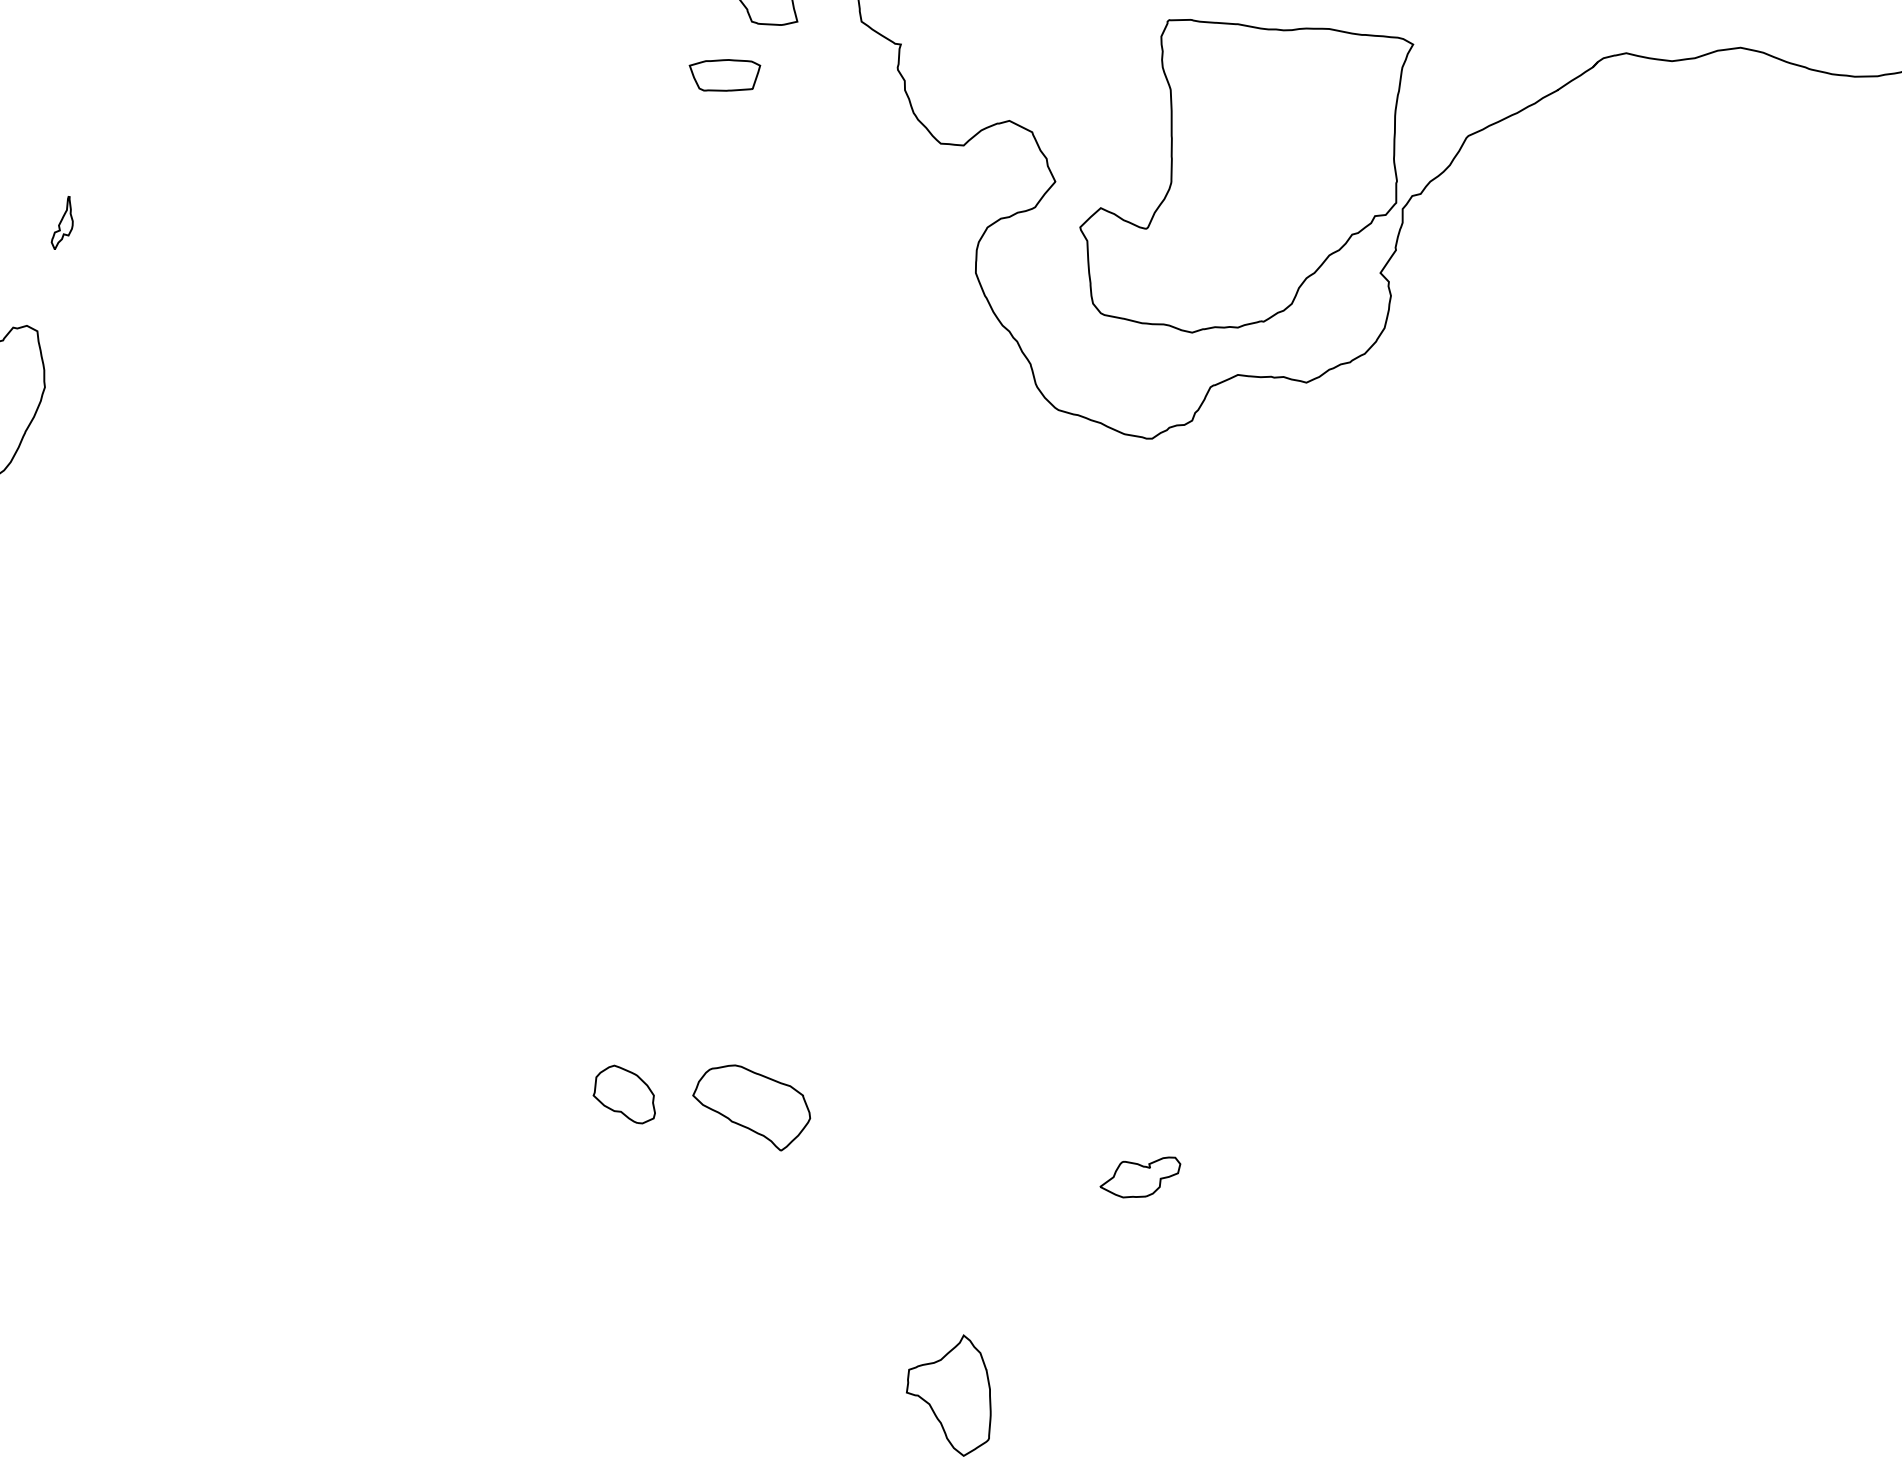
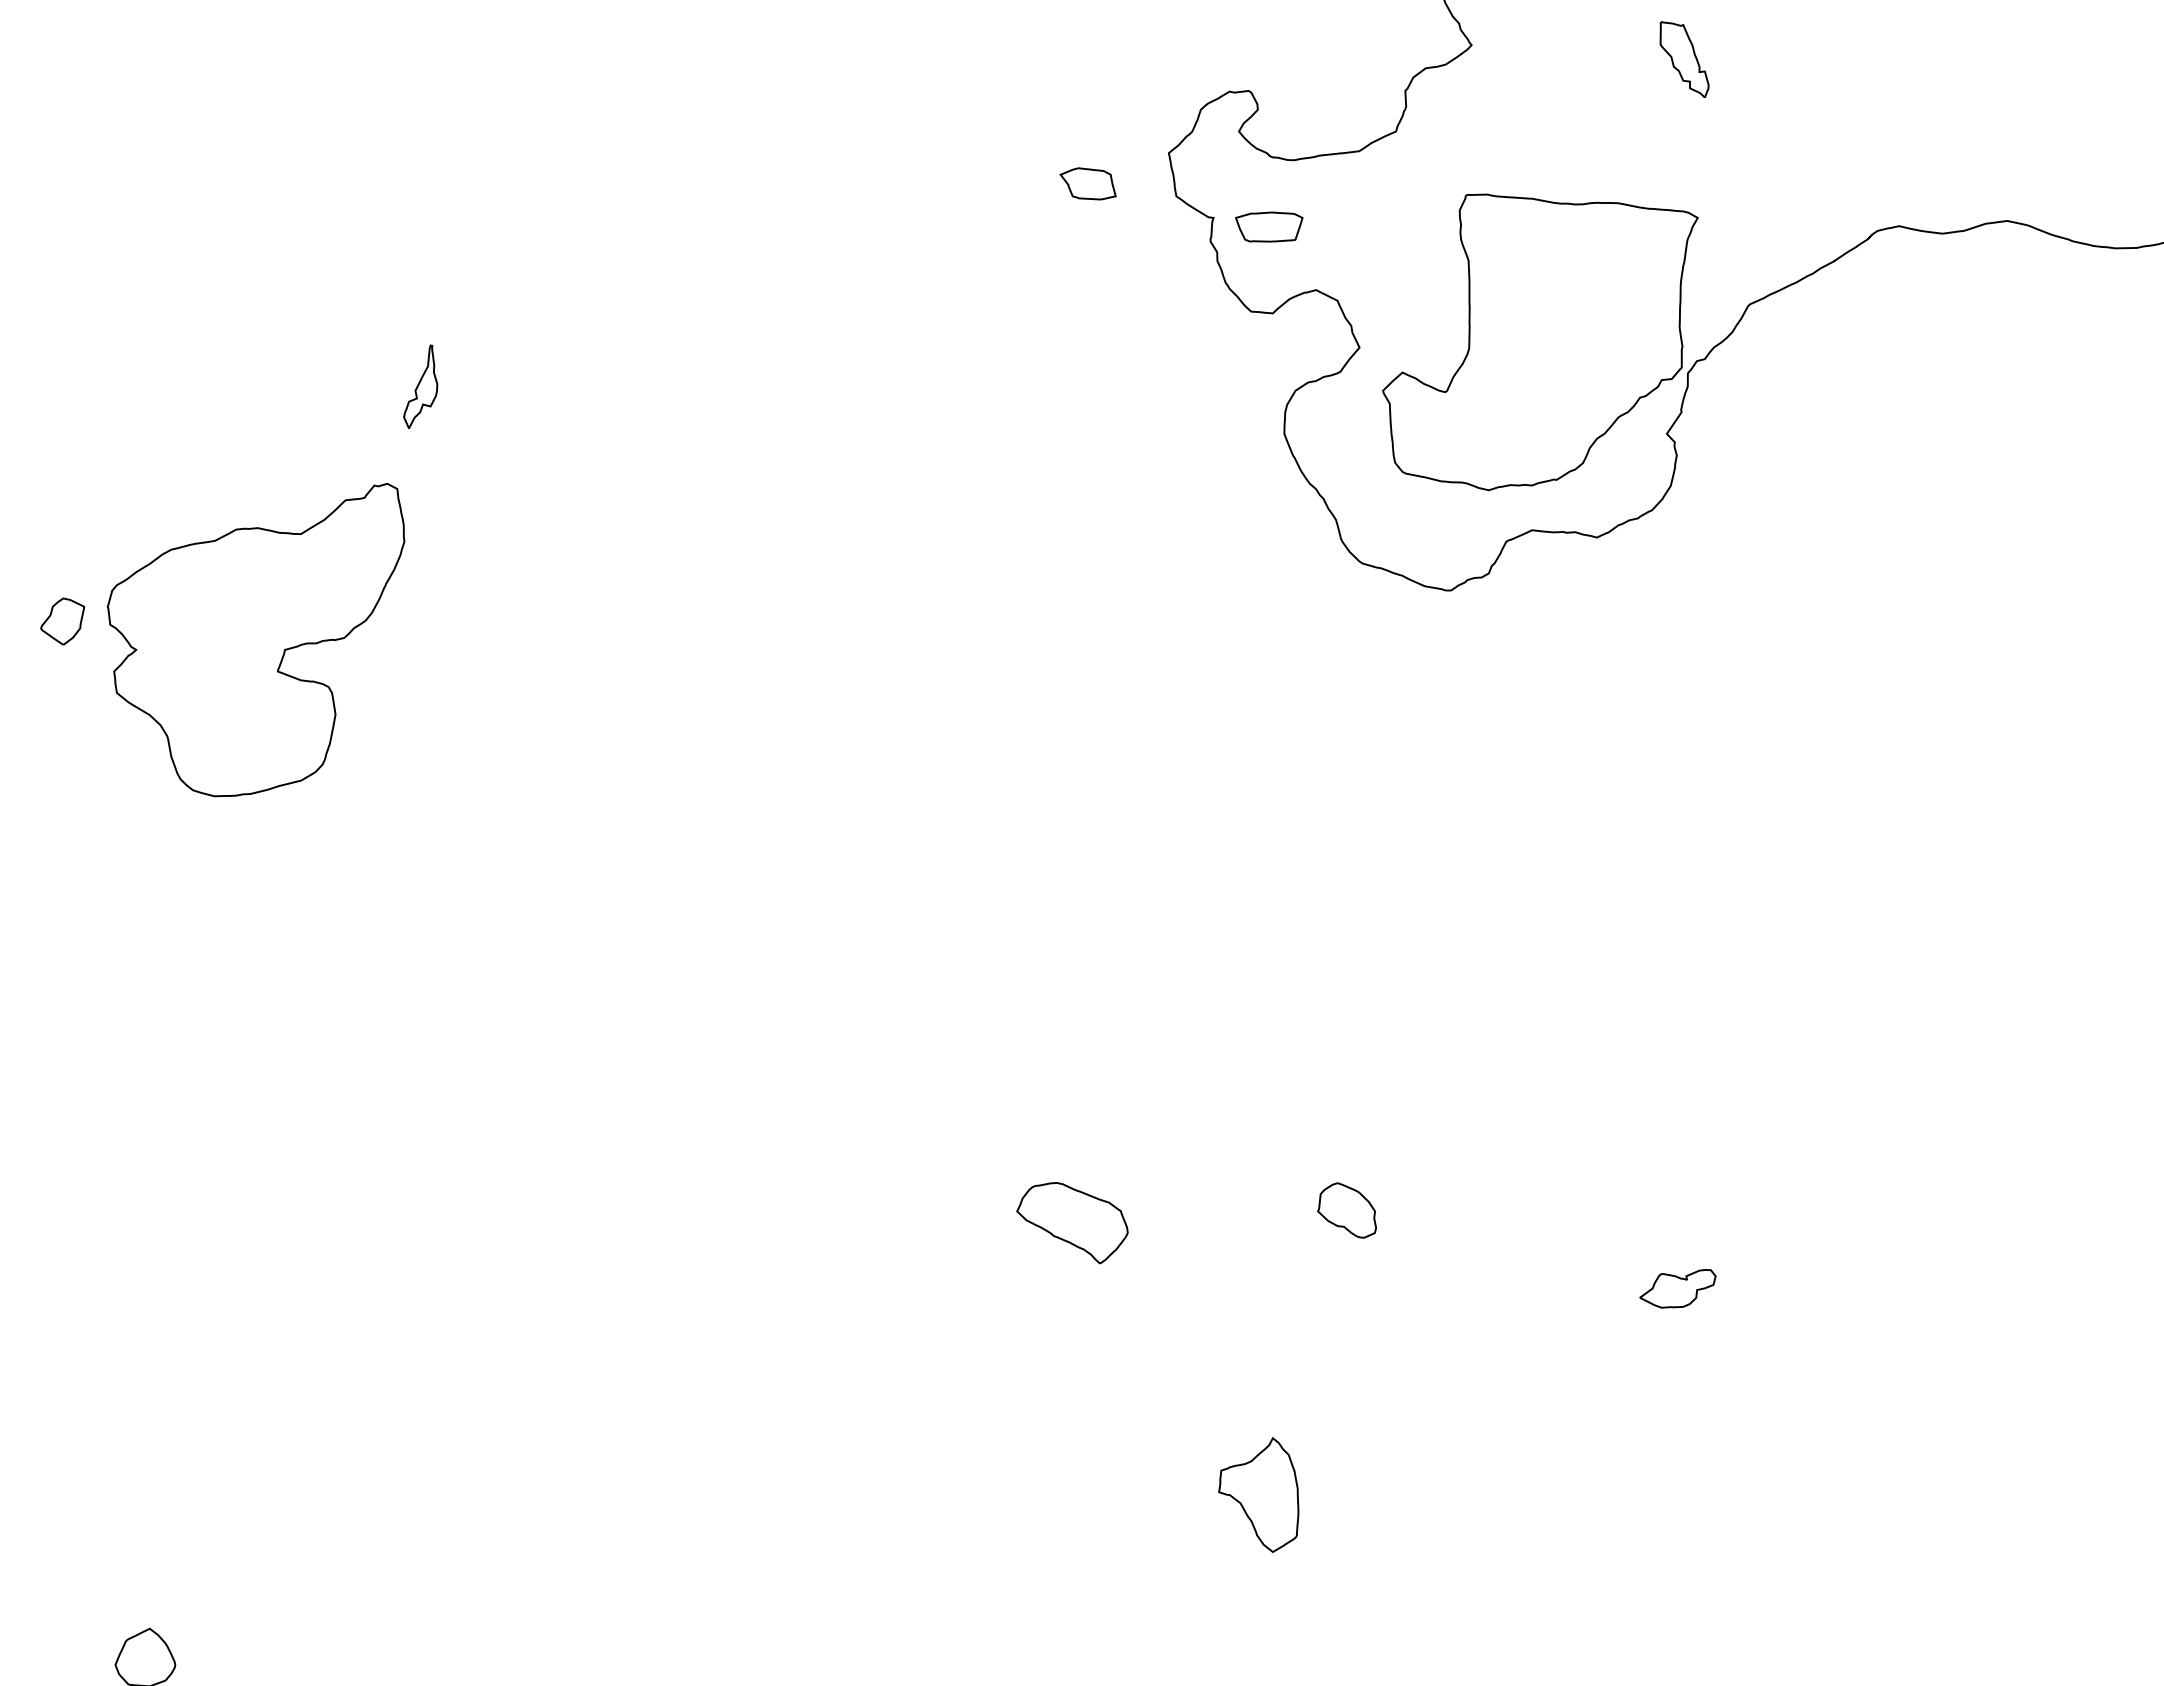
part: (725, 74) -> (1269, 226), moved
part: (61, 222) -> (420, 386), size x1.67
part: (623, 1094) -> (1346, 1210), moved
part: (1139, 1177) -> (1677, 1288), moved

